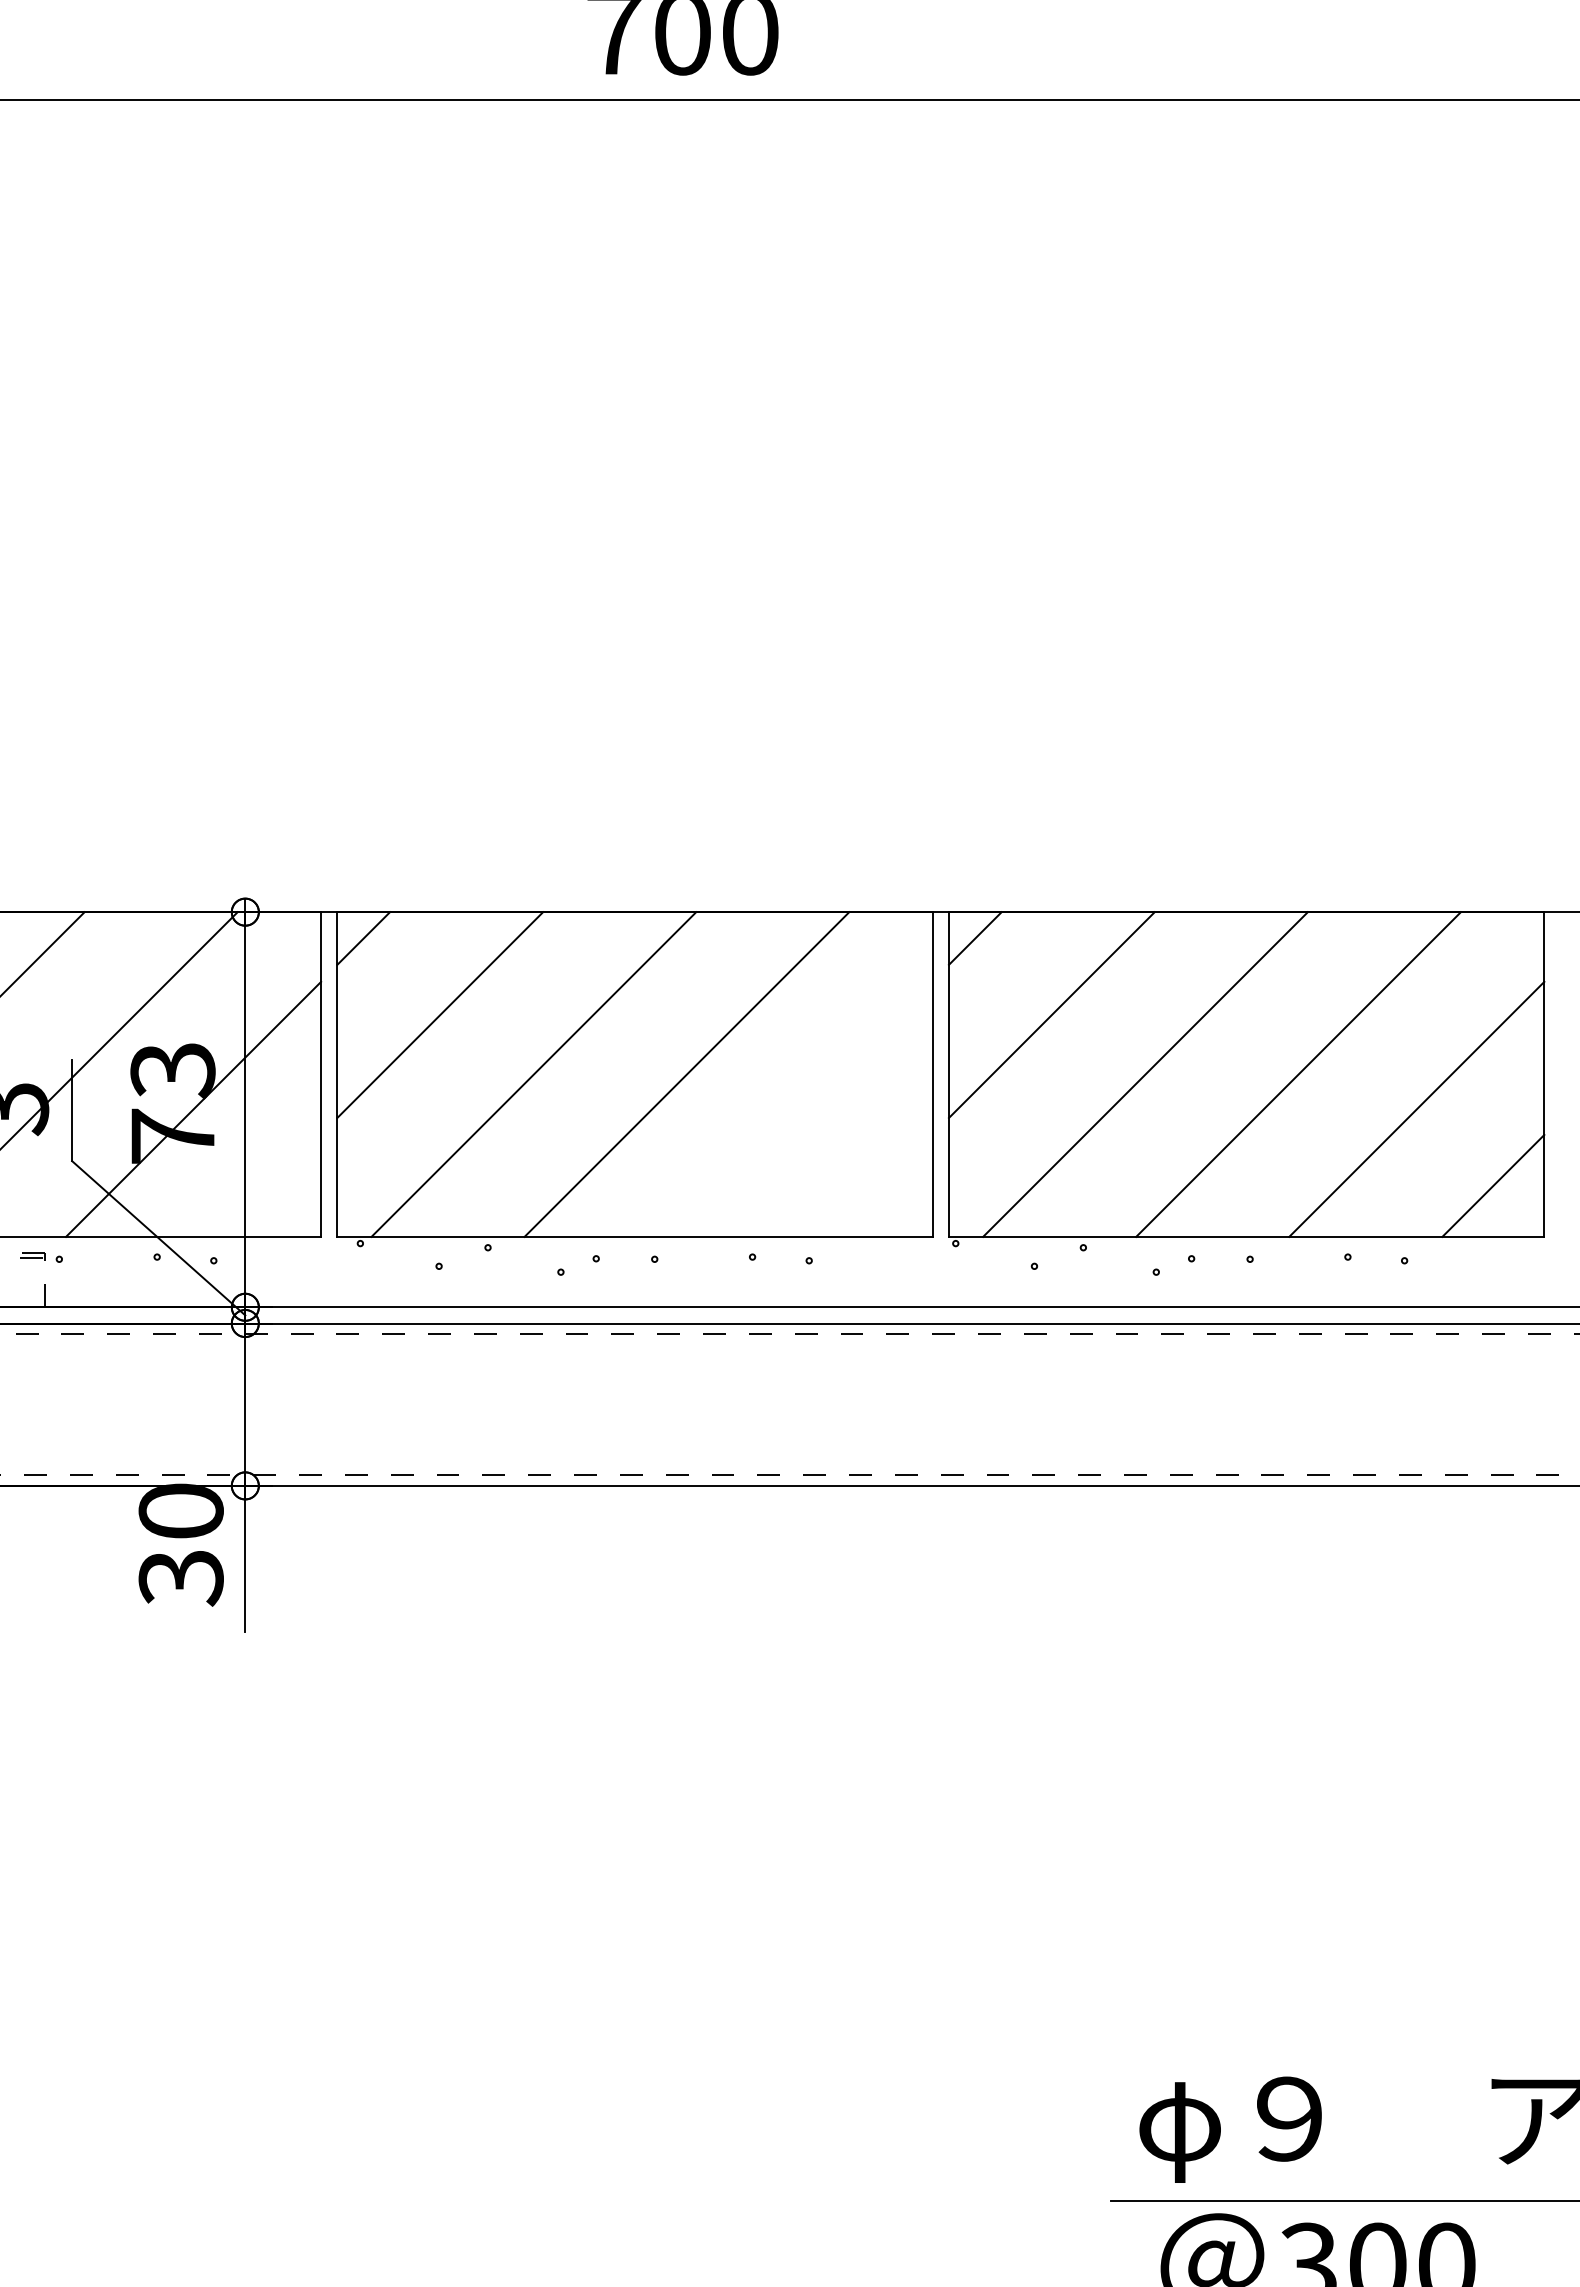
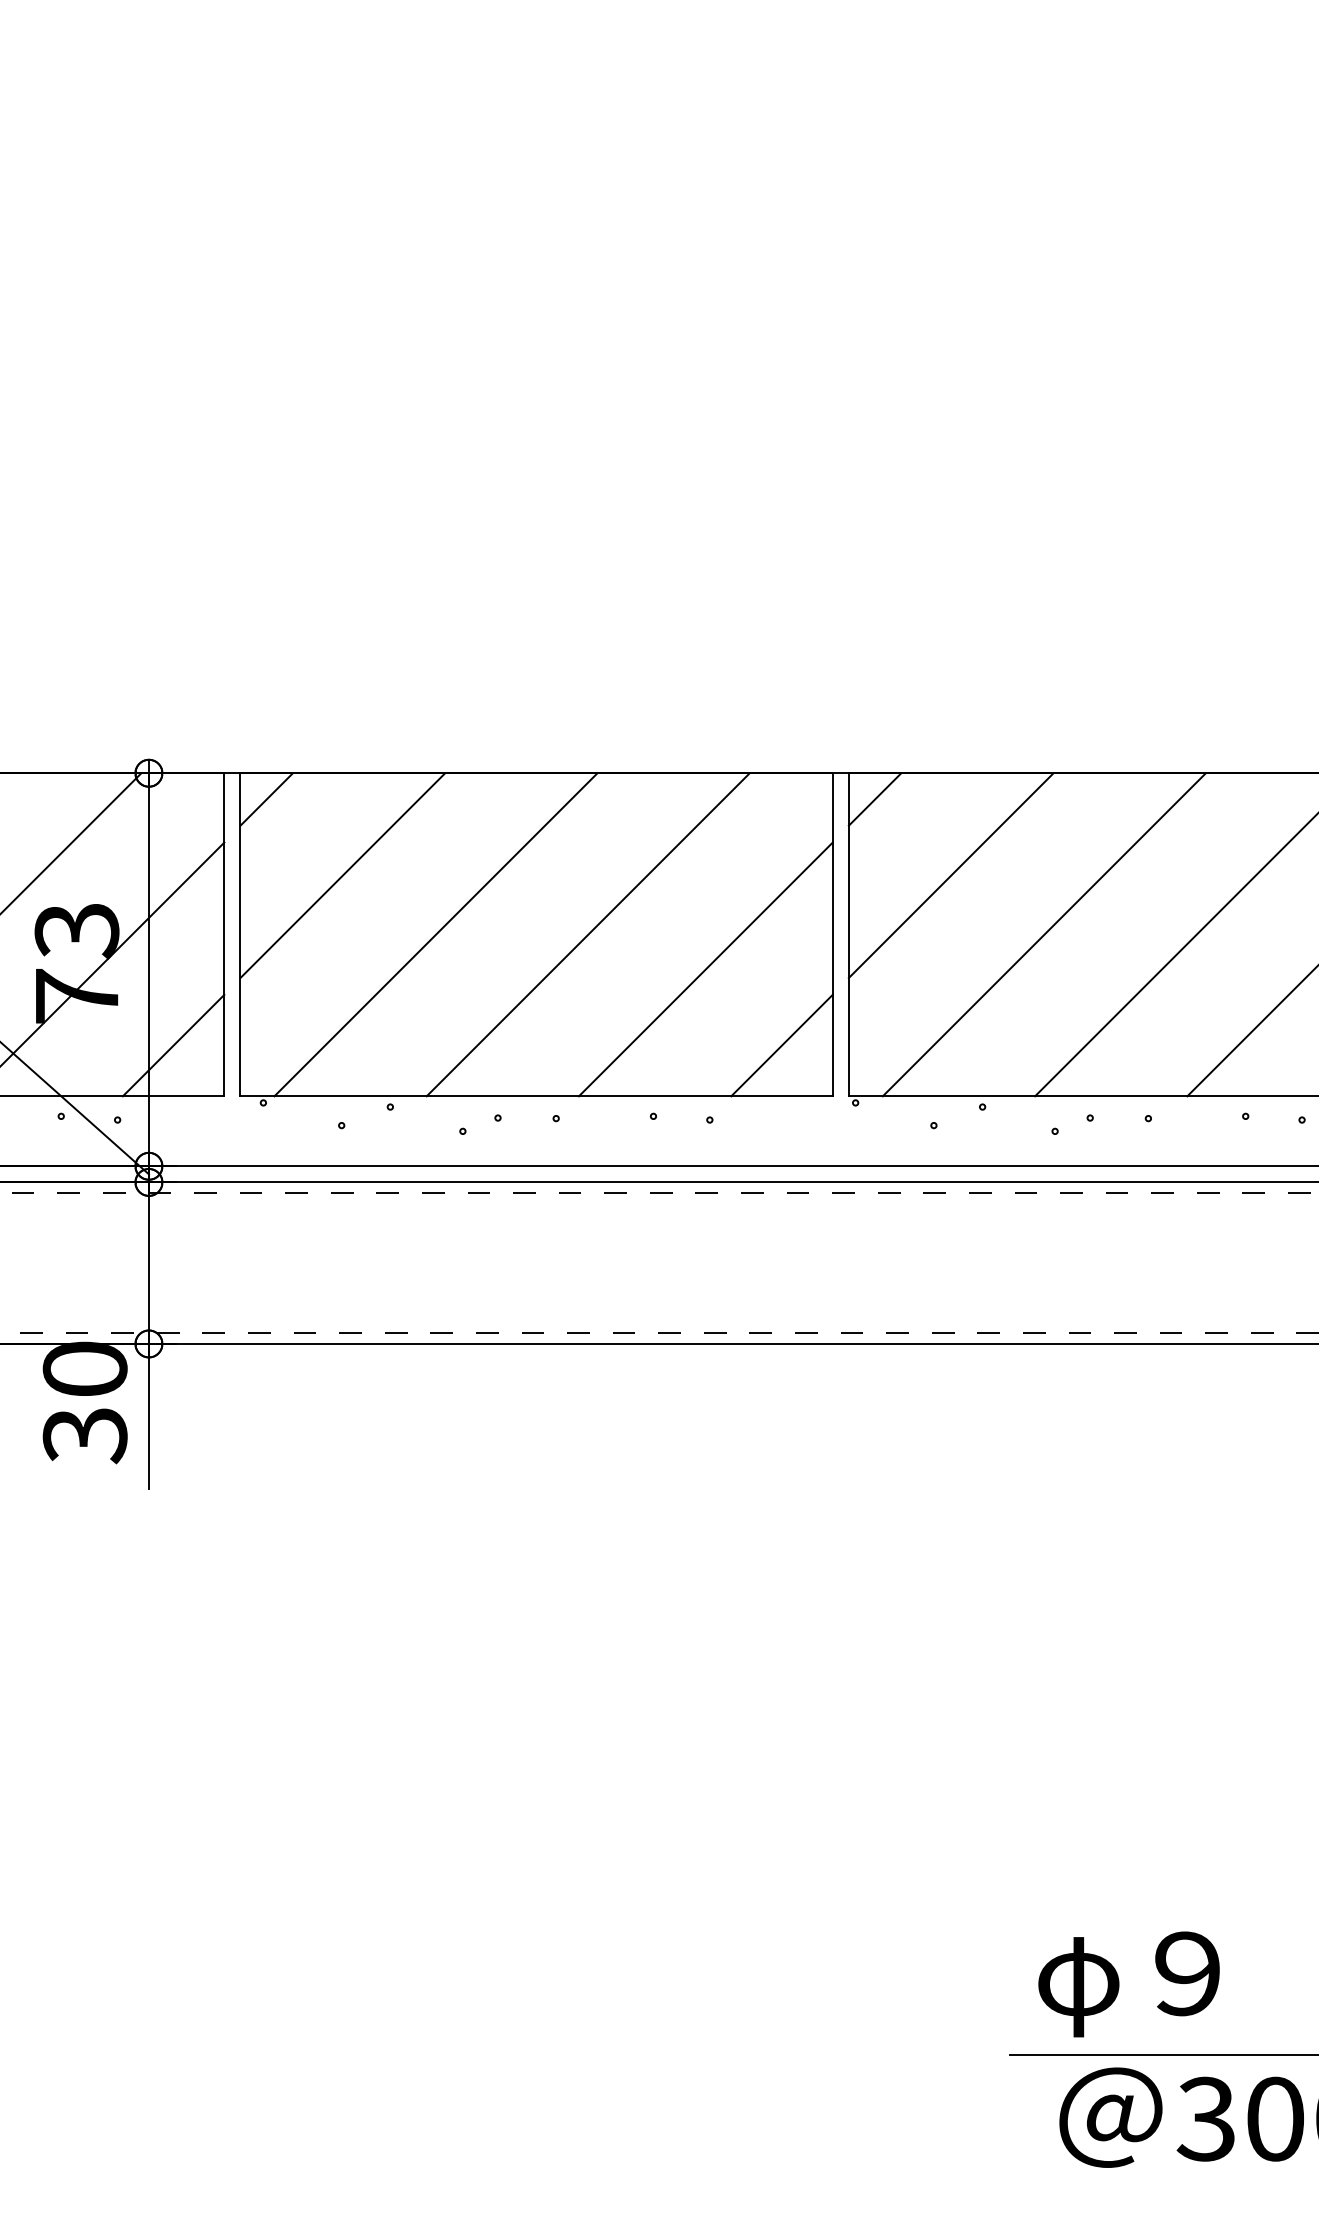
line: (804, 1108) -> (705, 968), added
line: (270, 1185) -> (173, 1045), added
line: (881, 1185) -> (781, 1045), added

